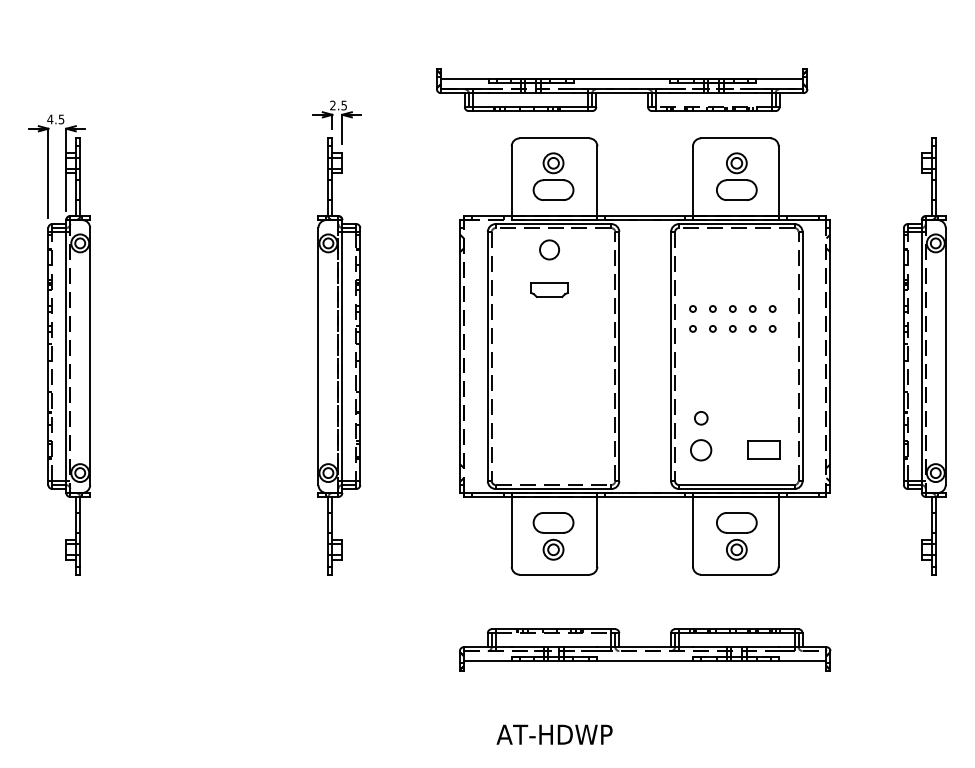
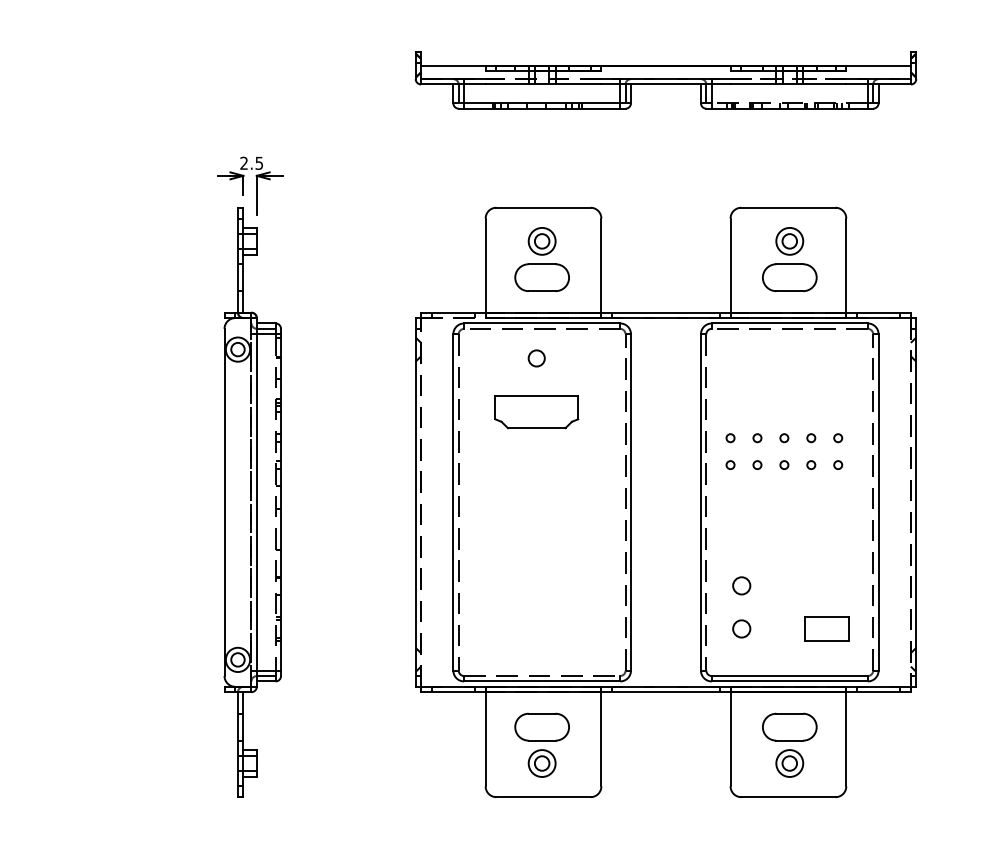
part: (622, 89) -> (666, 79), moved
circle: (549, 249) -> (536, 357), size x0.62
part: (549, 289) -> (536, 411), size x1.67
circle: (701, 449) -> (742, 628), size x0.62

